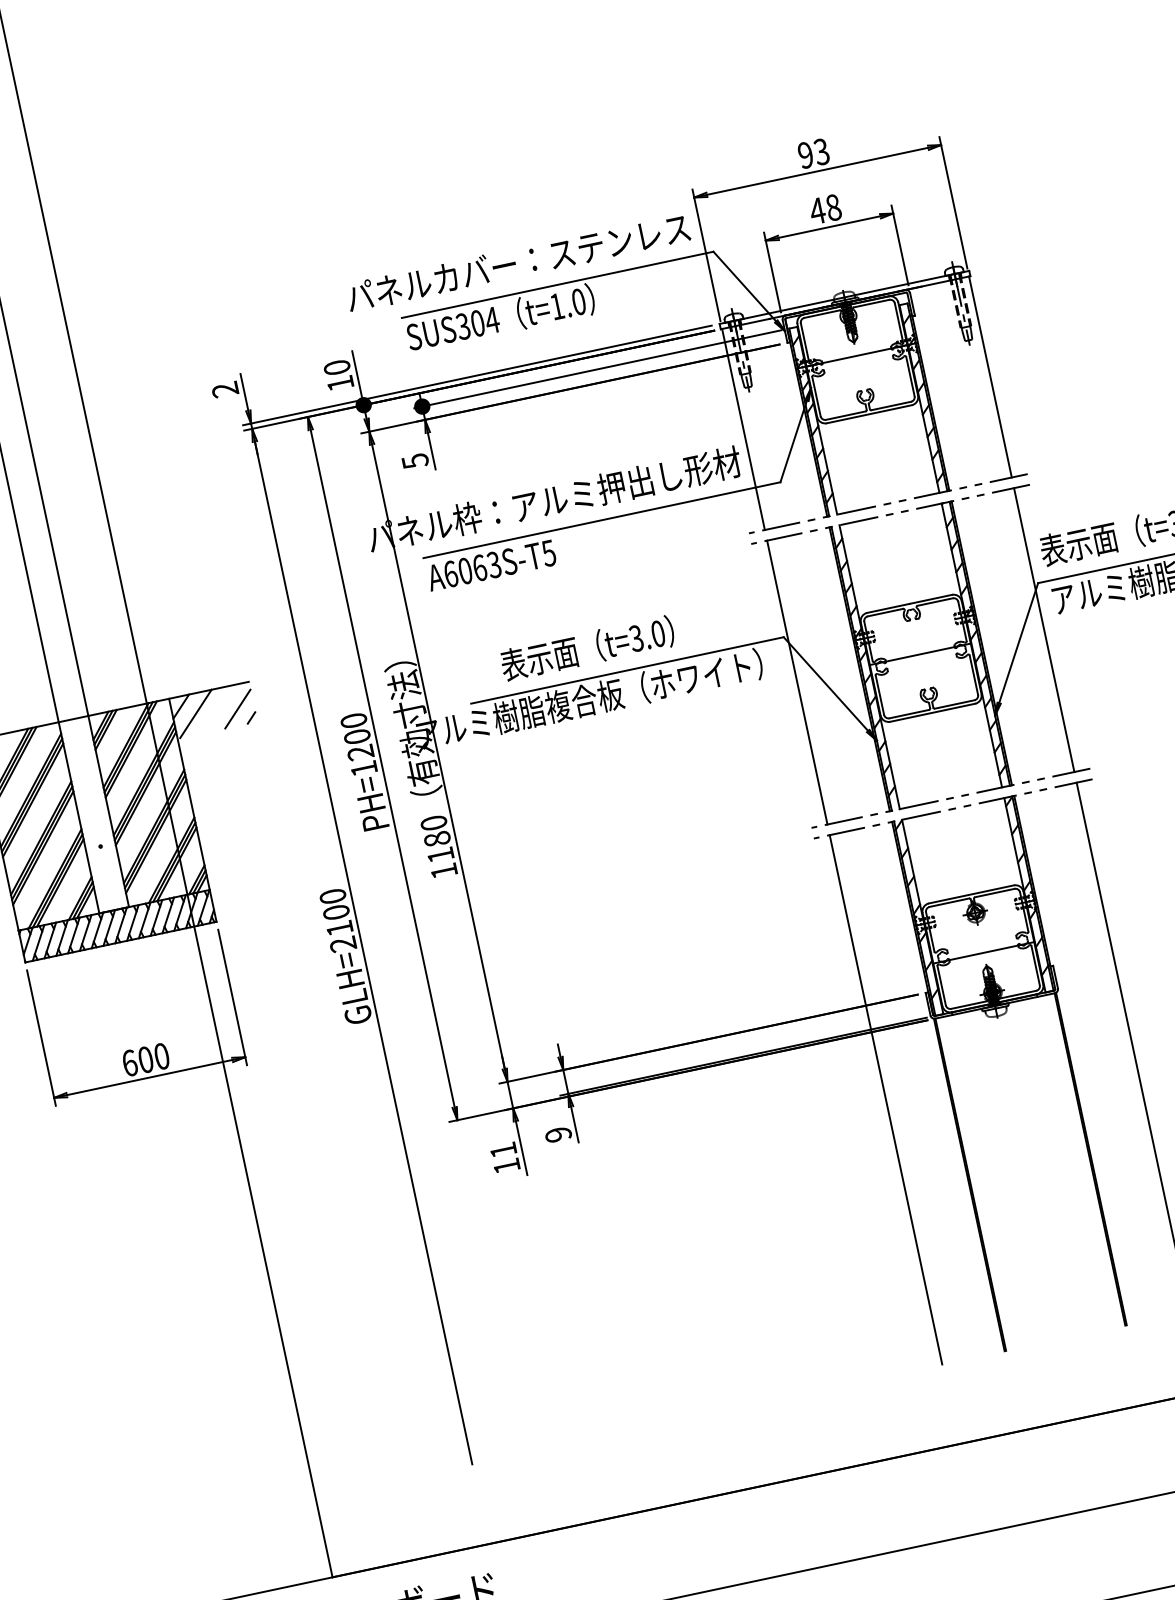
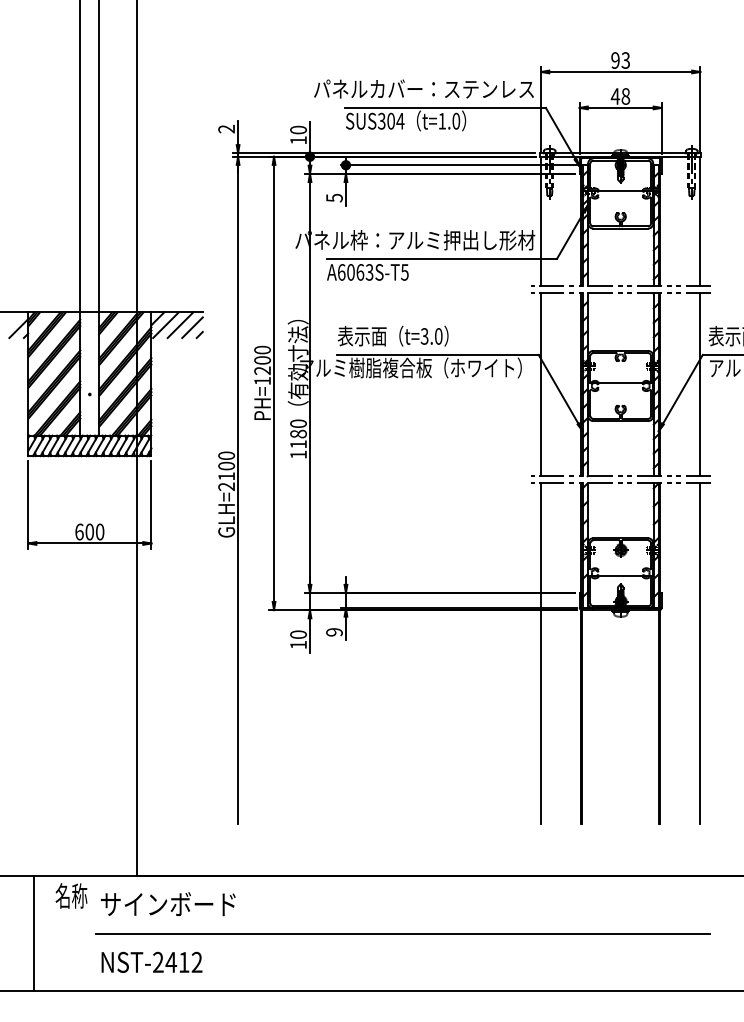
text: (587, 647) -> (393, 335), moved
line: (218, 709) -> (180, 325), added
text: (503, 1149) -> (298, 634), 11 -> 10

